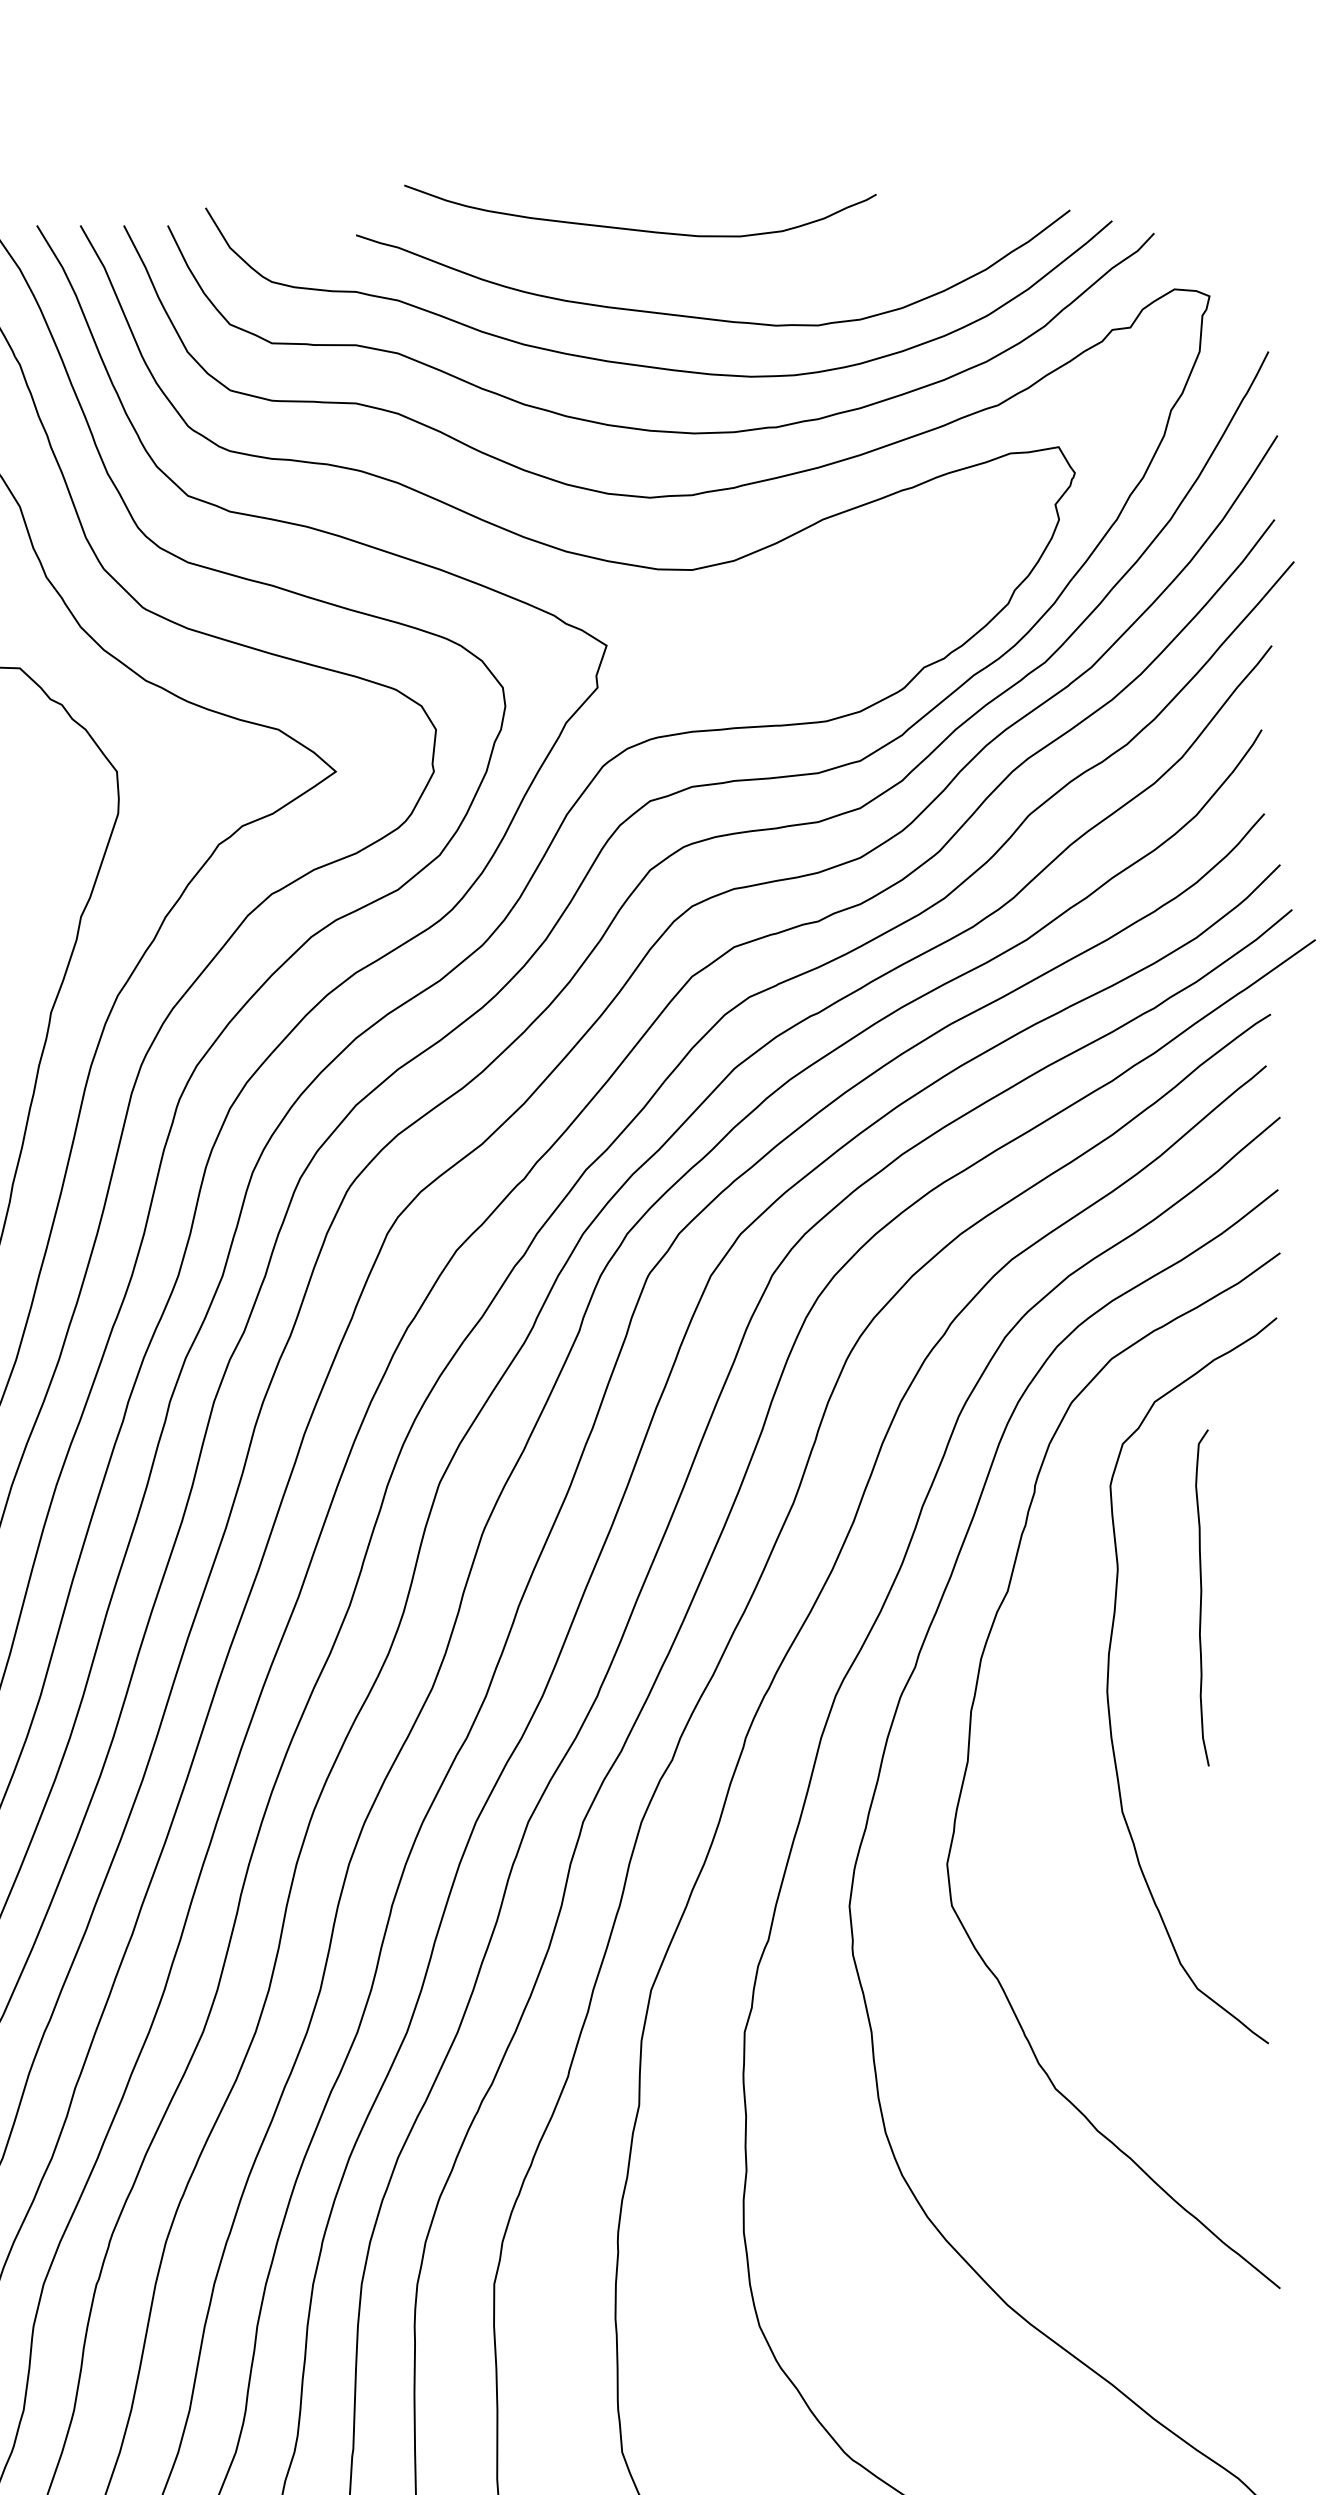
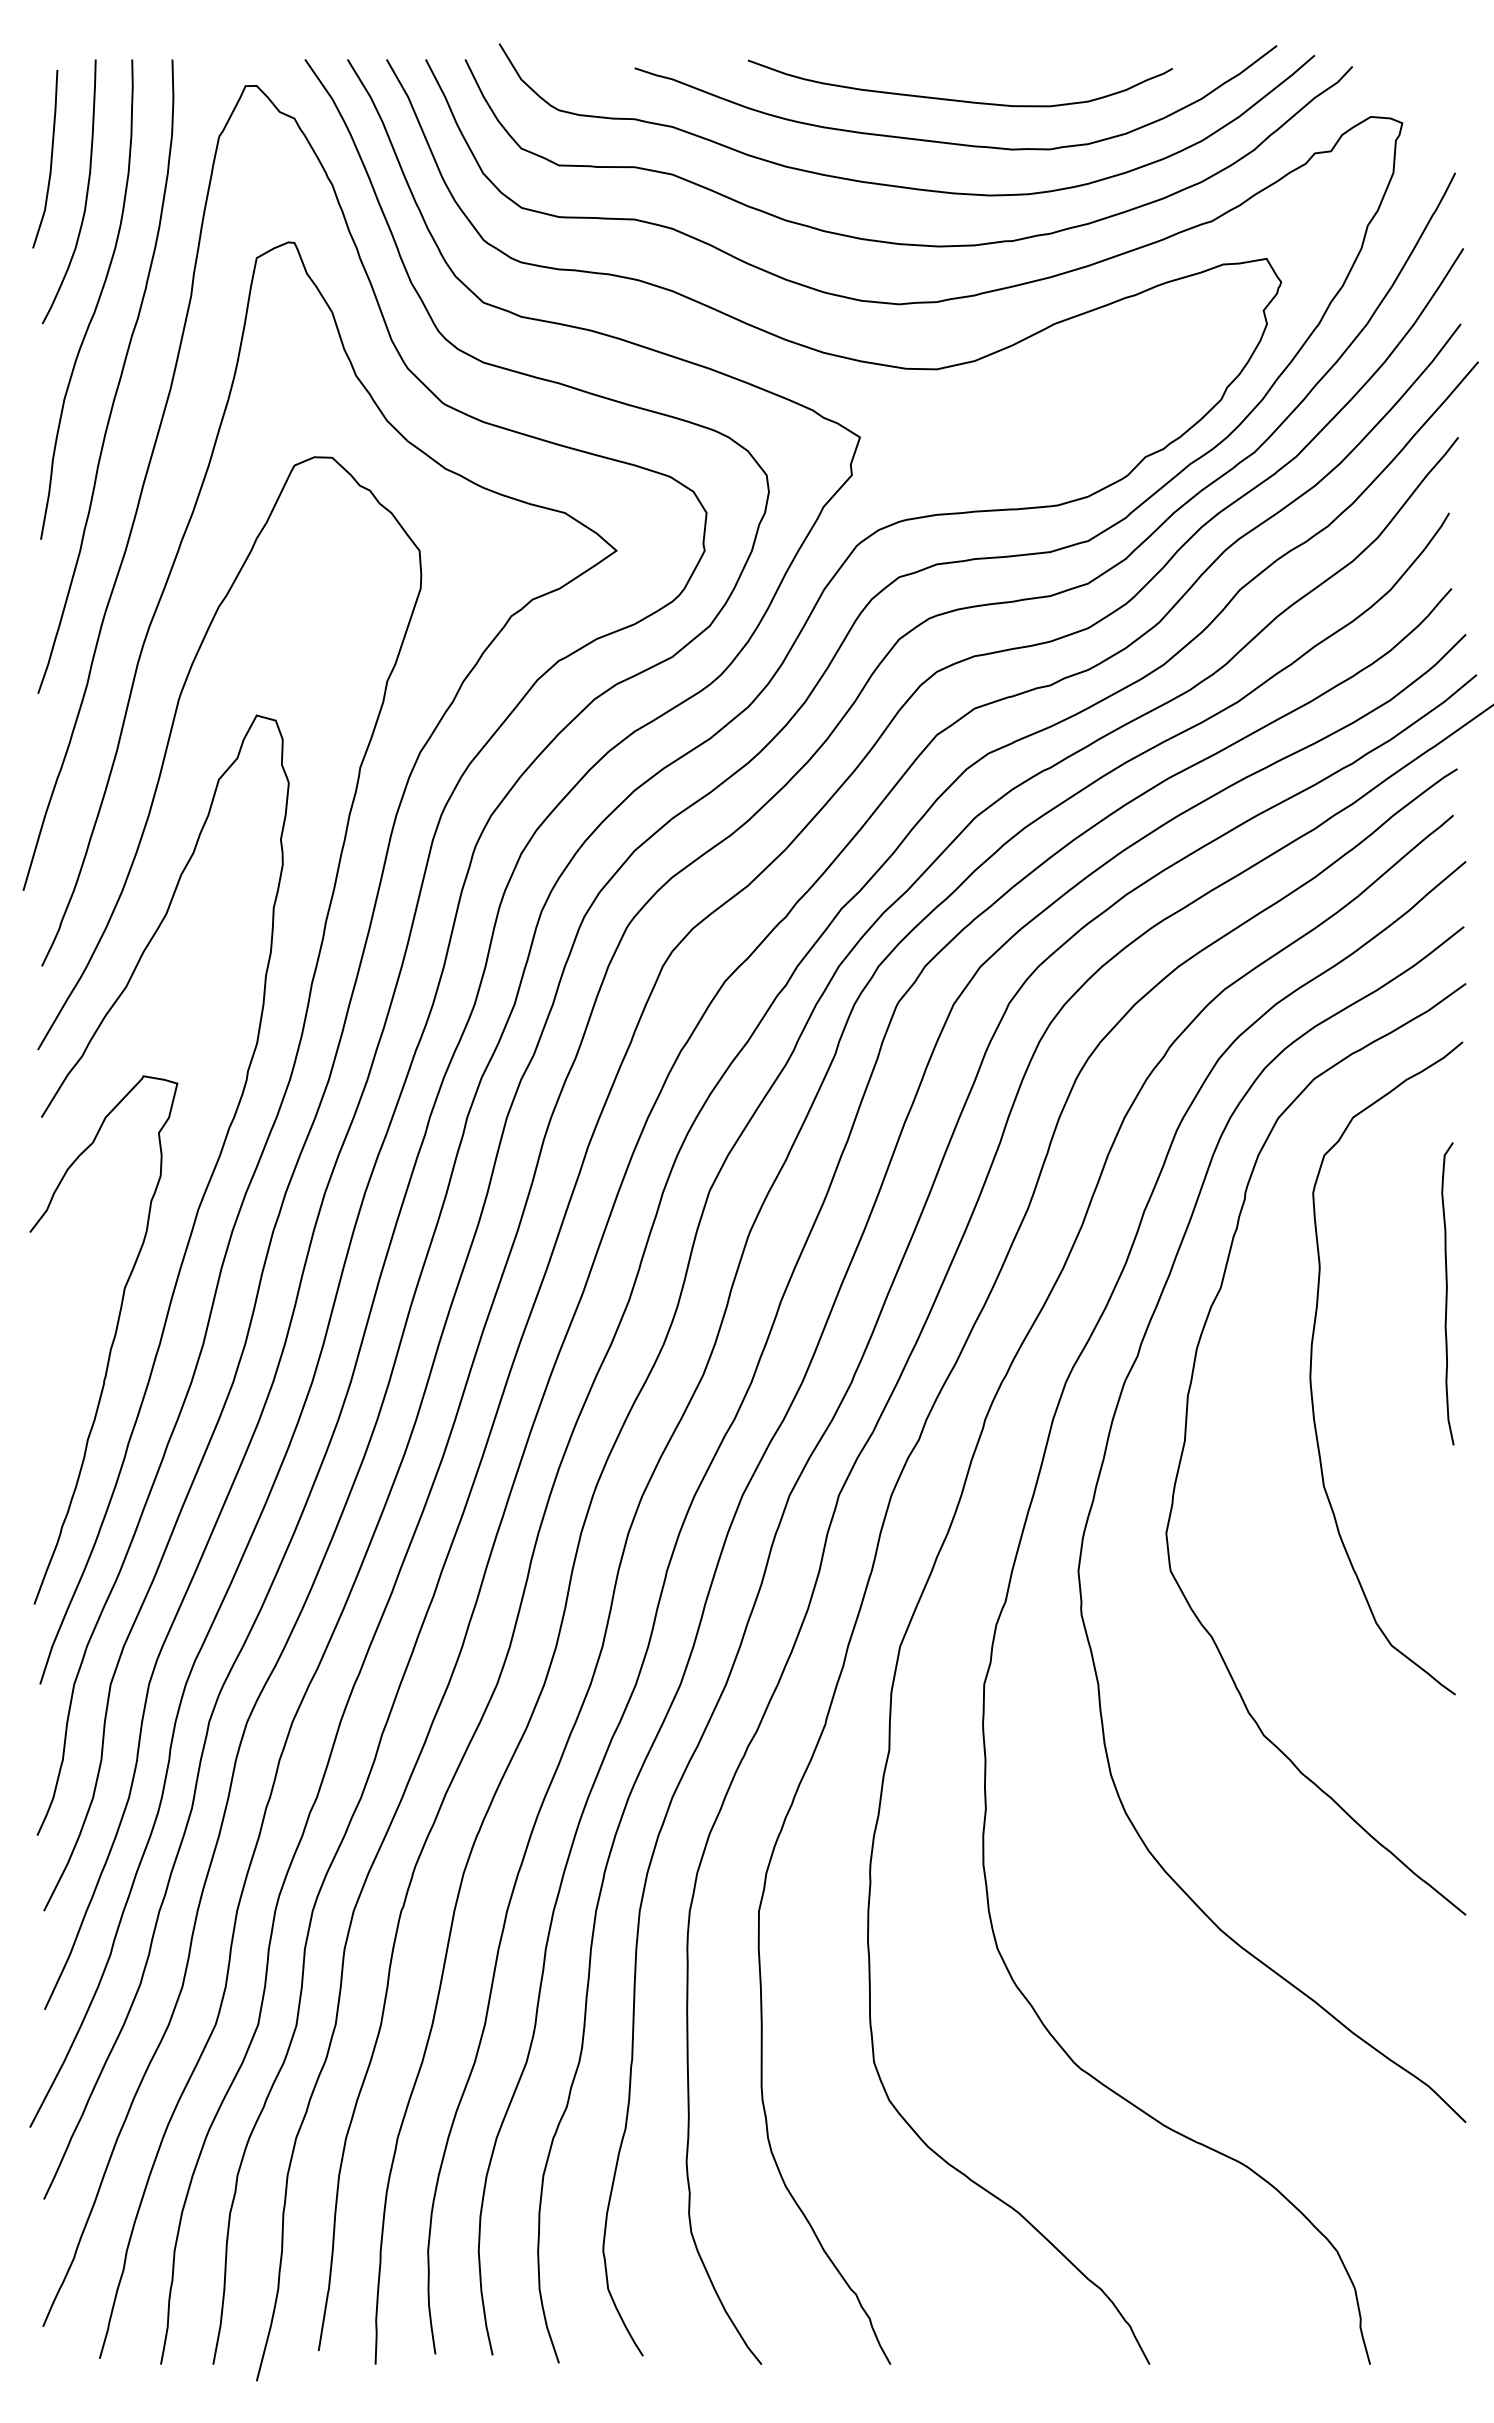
curve: (637, 228) -> (957, 99), moved
curve: (1201, 1597) -> (1447, 1293), moved

